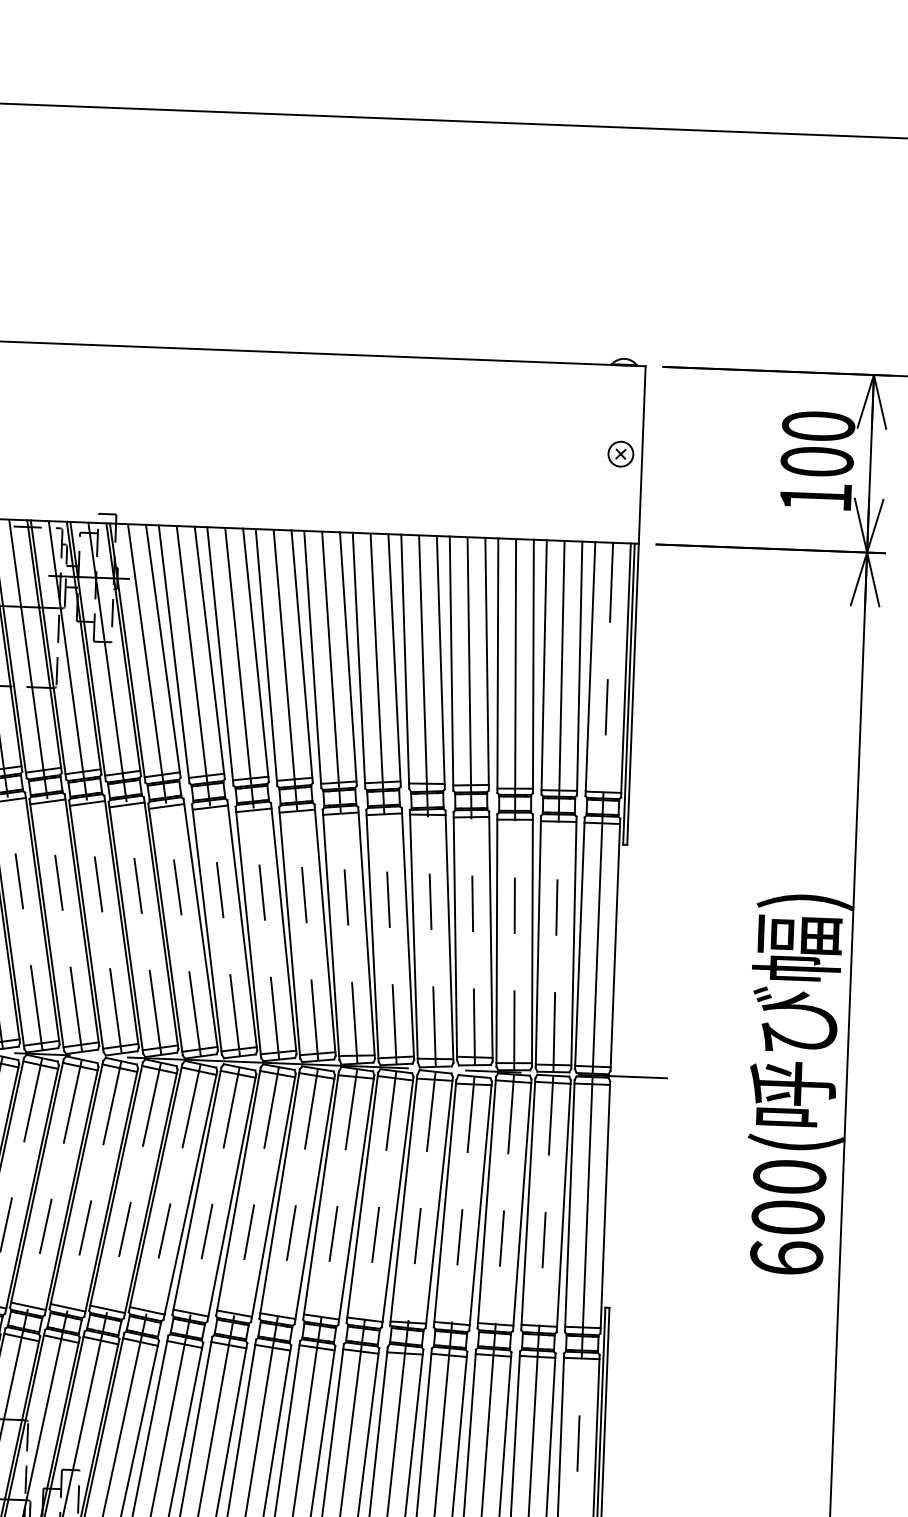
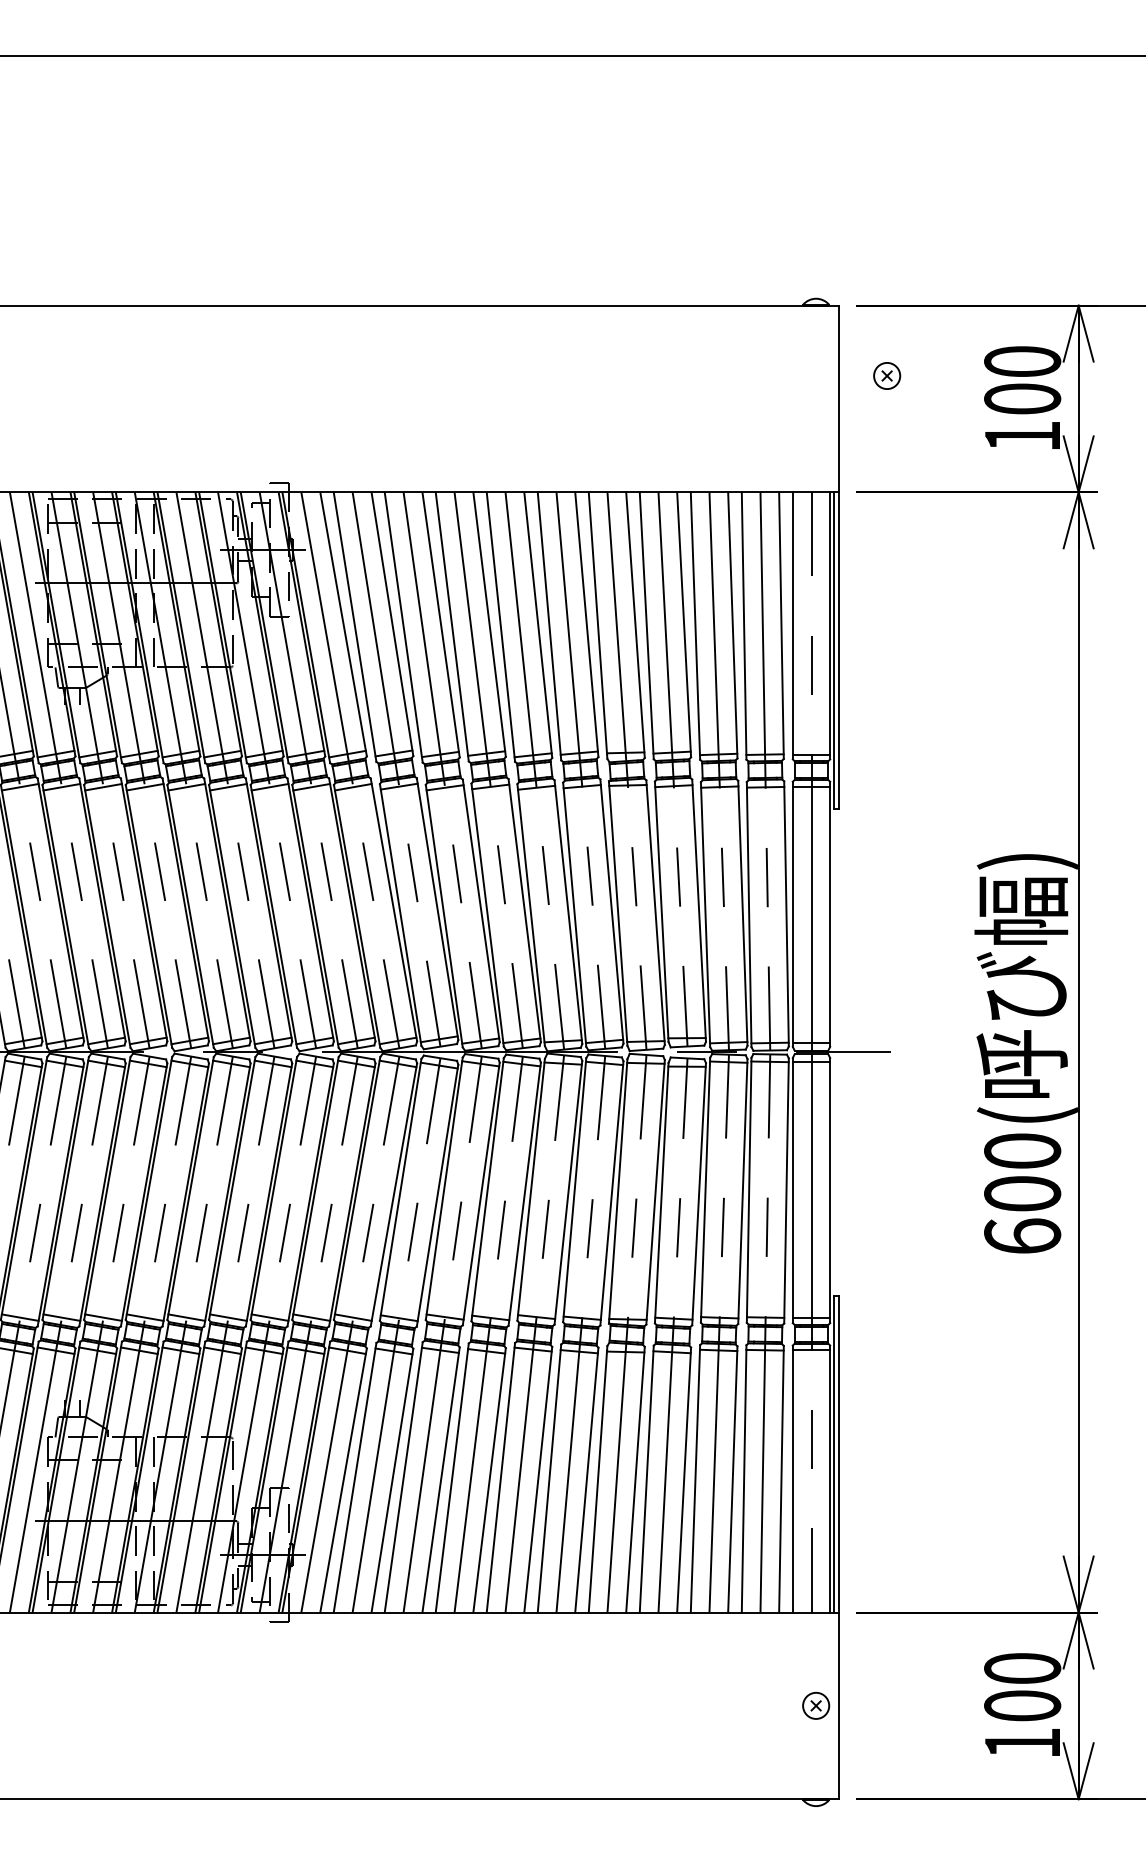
part: (621, 453) -> (887, 375), moved

